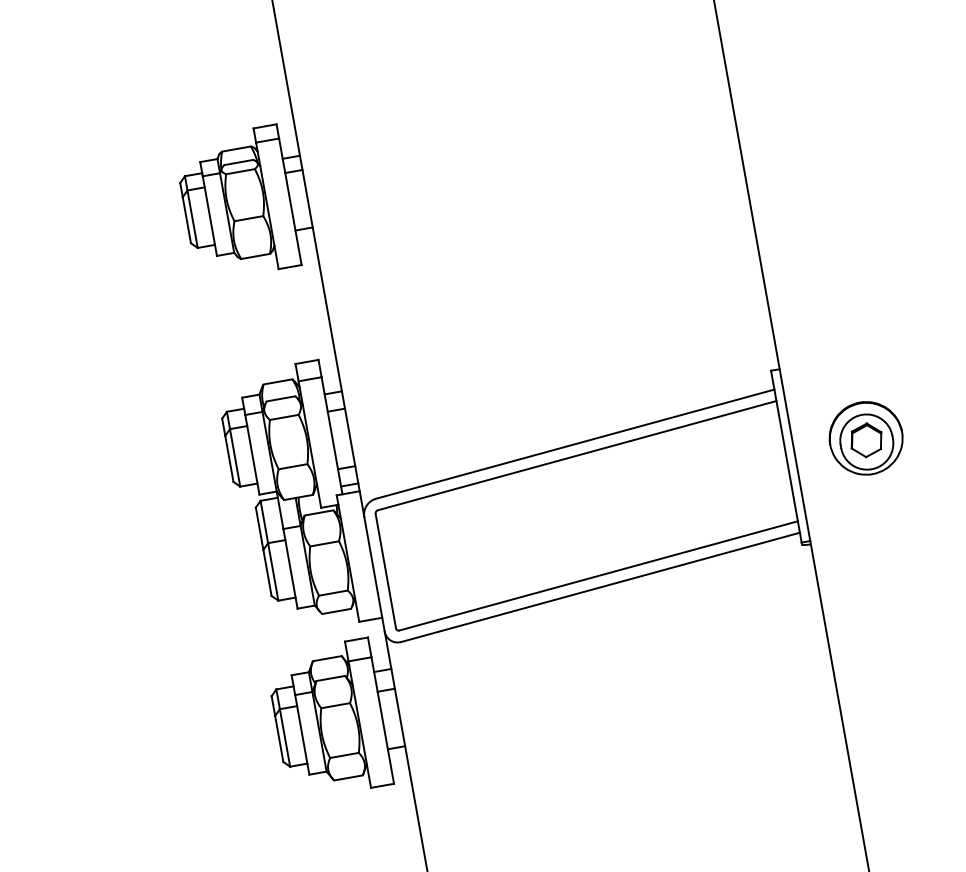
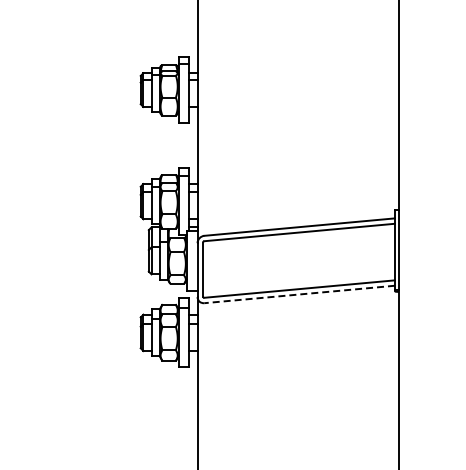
part: (865, 437) -> (432, 247), removed
line: (600, 587) -> (299, 294), solid -> dashed

